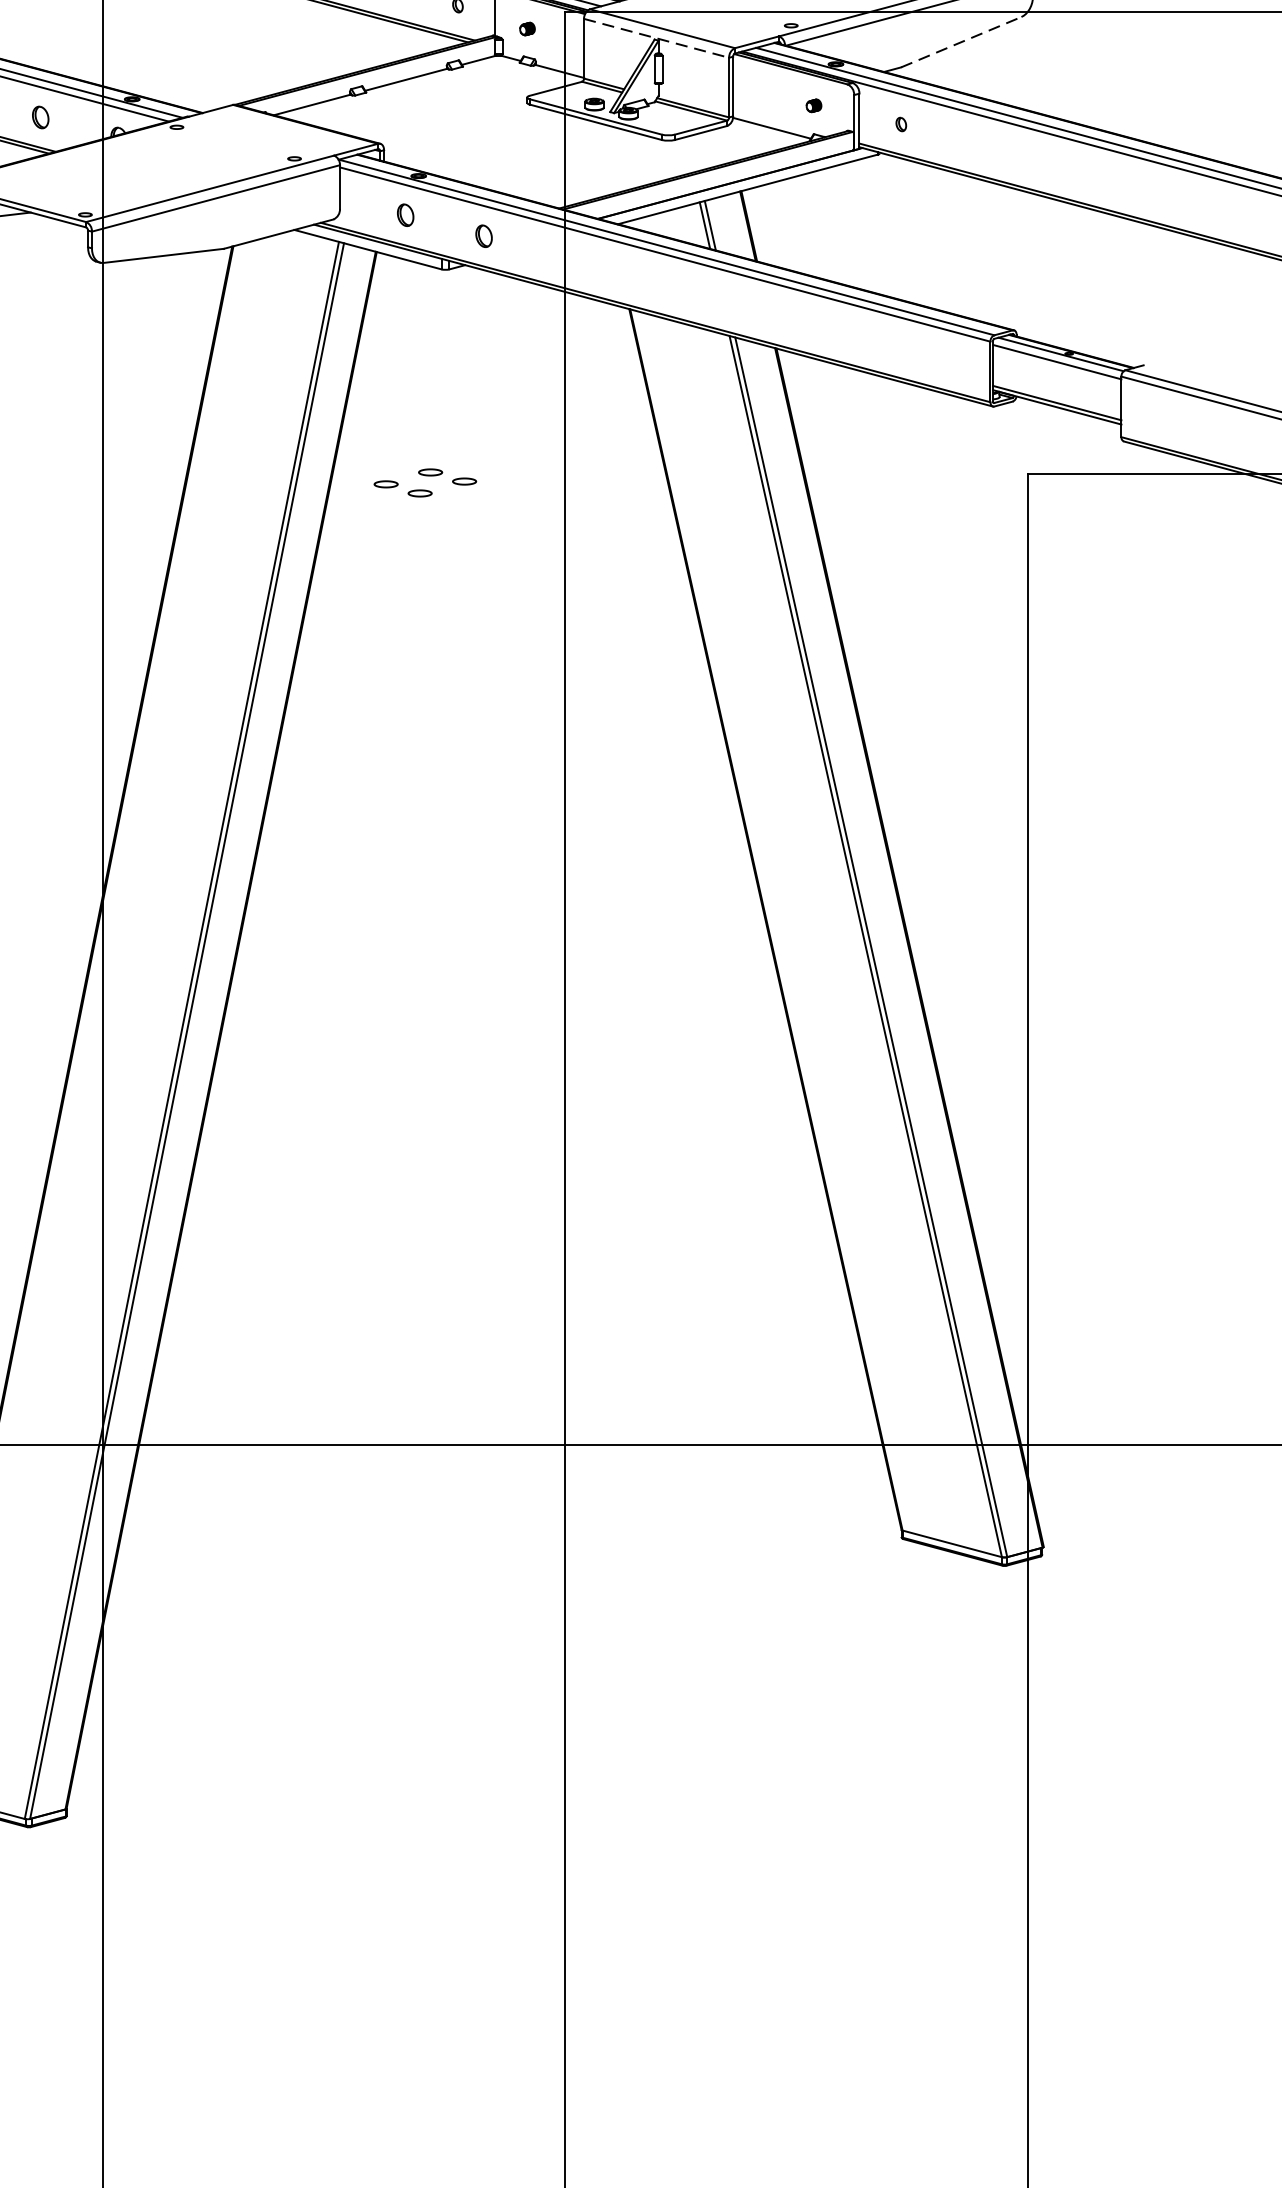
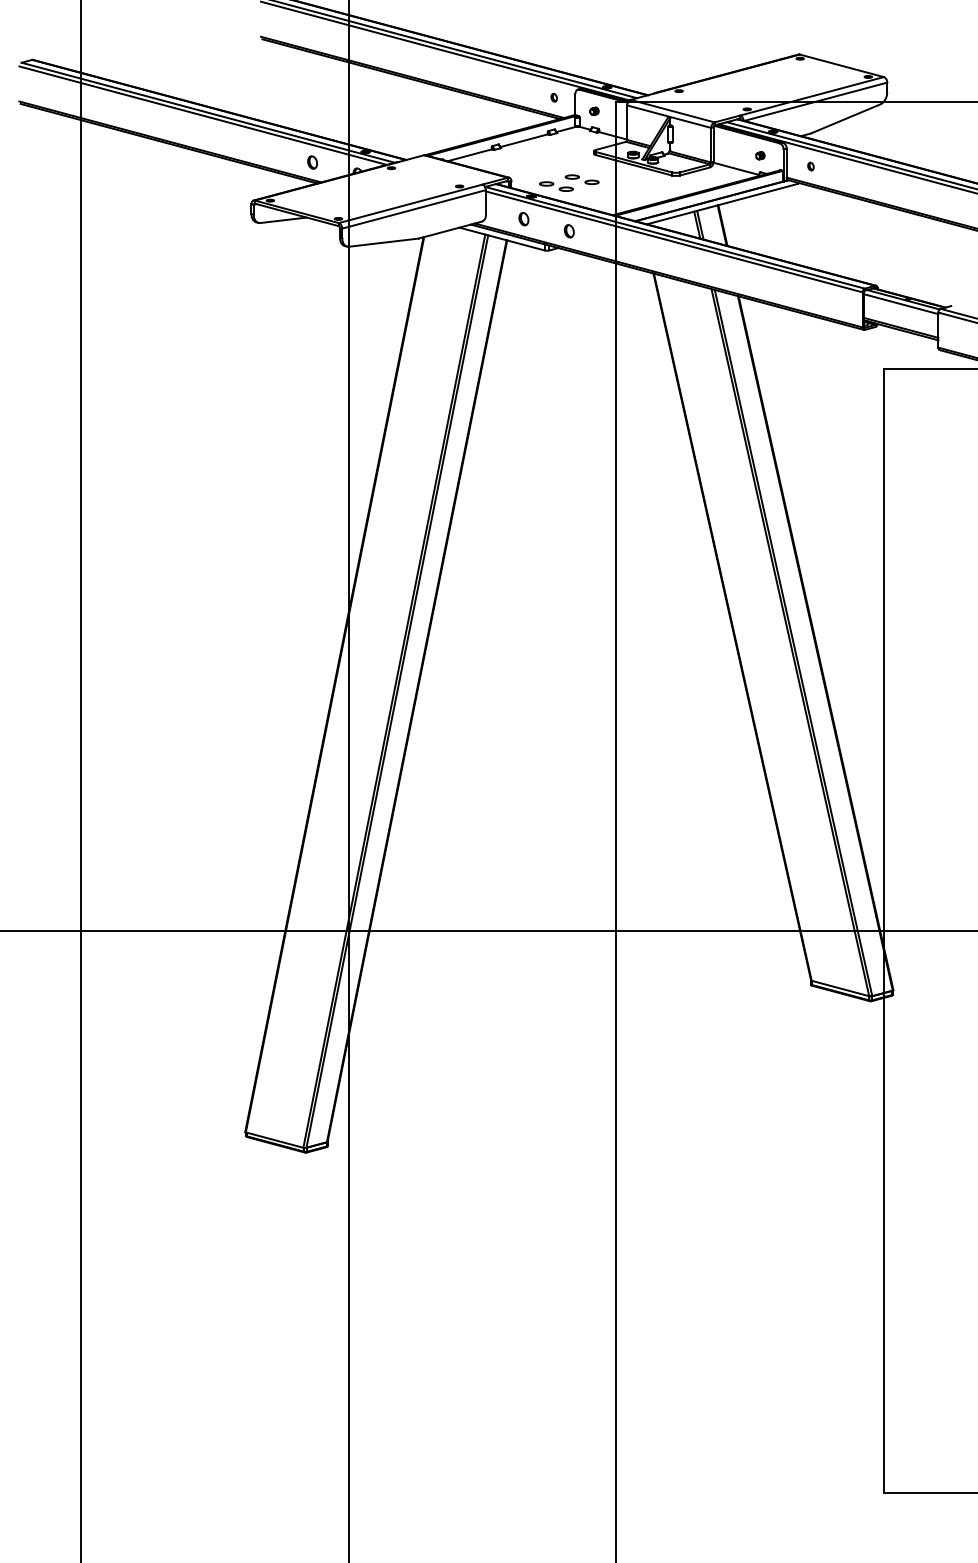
line: (657, 38) -> (669, 116), dashed -> solid
line: (960, 41) -> (845, 118), dashed -> solid
part: (425, 481) -> (569, 182), moved

